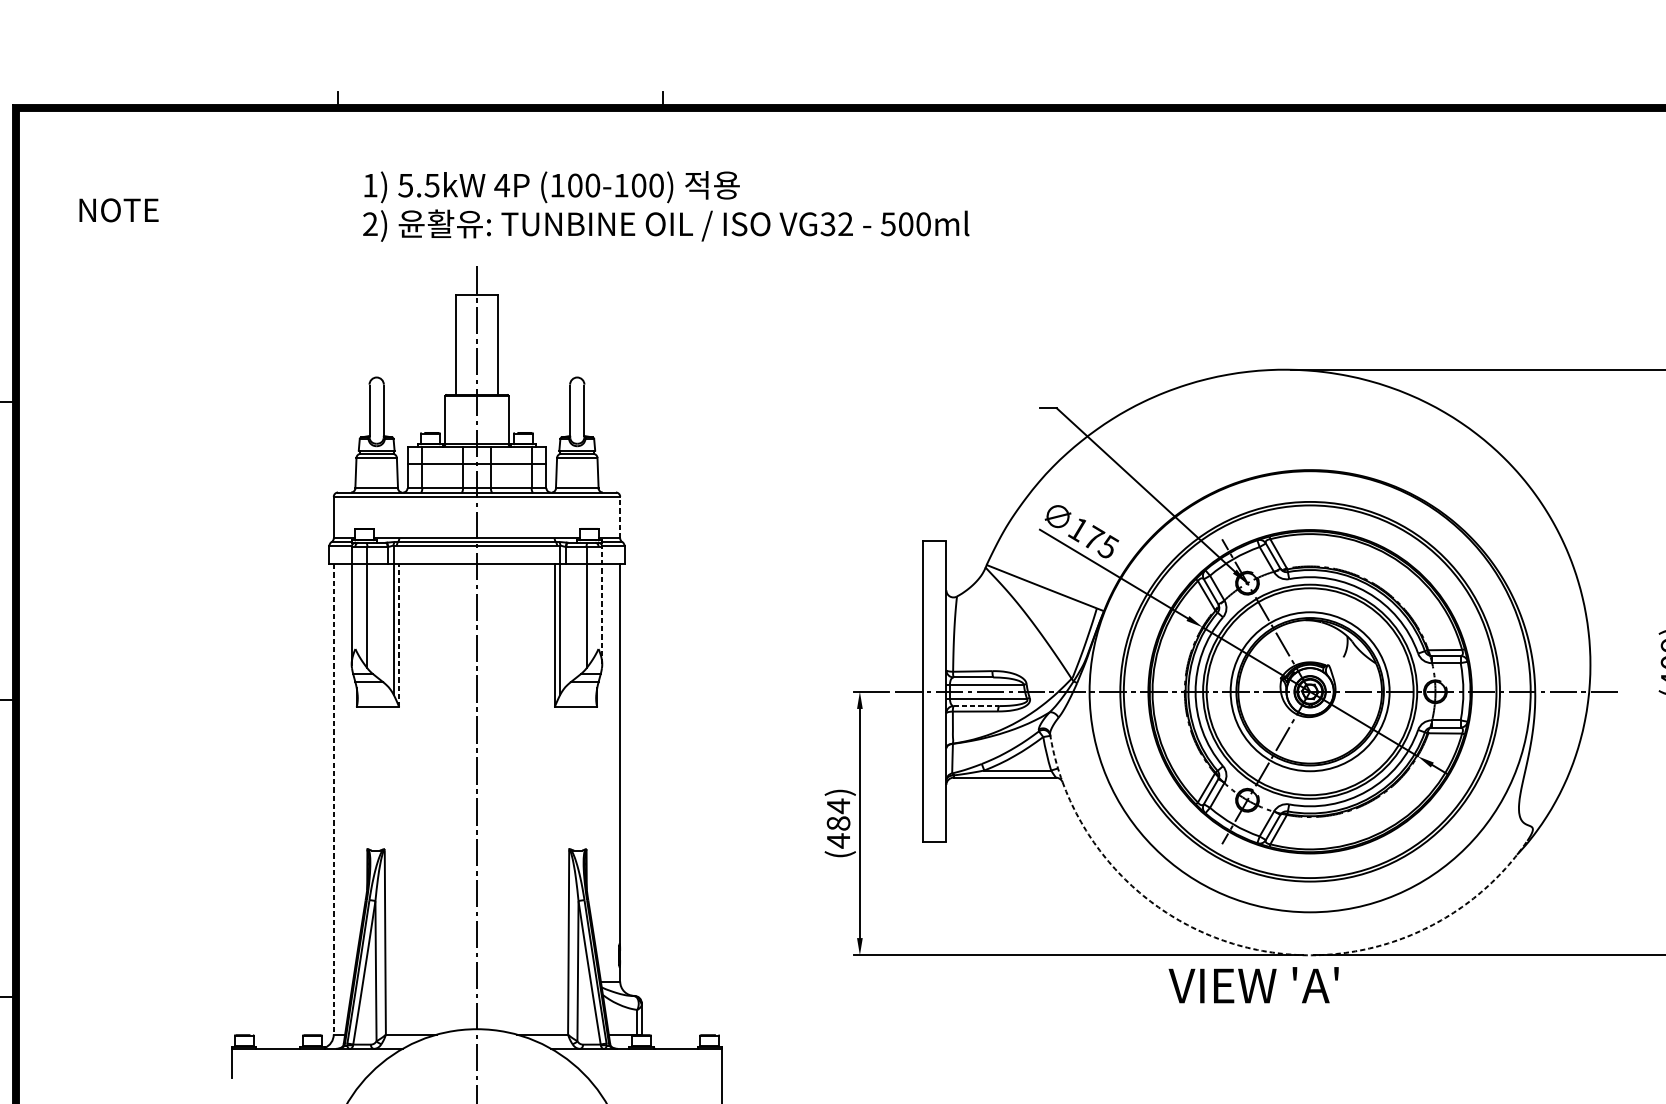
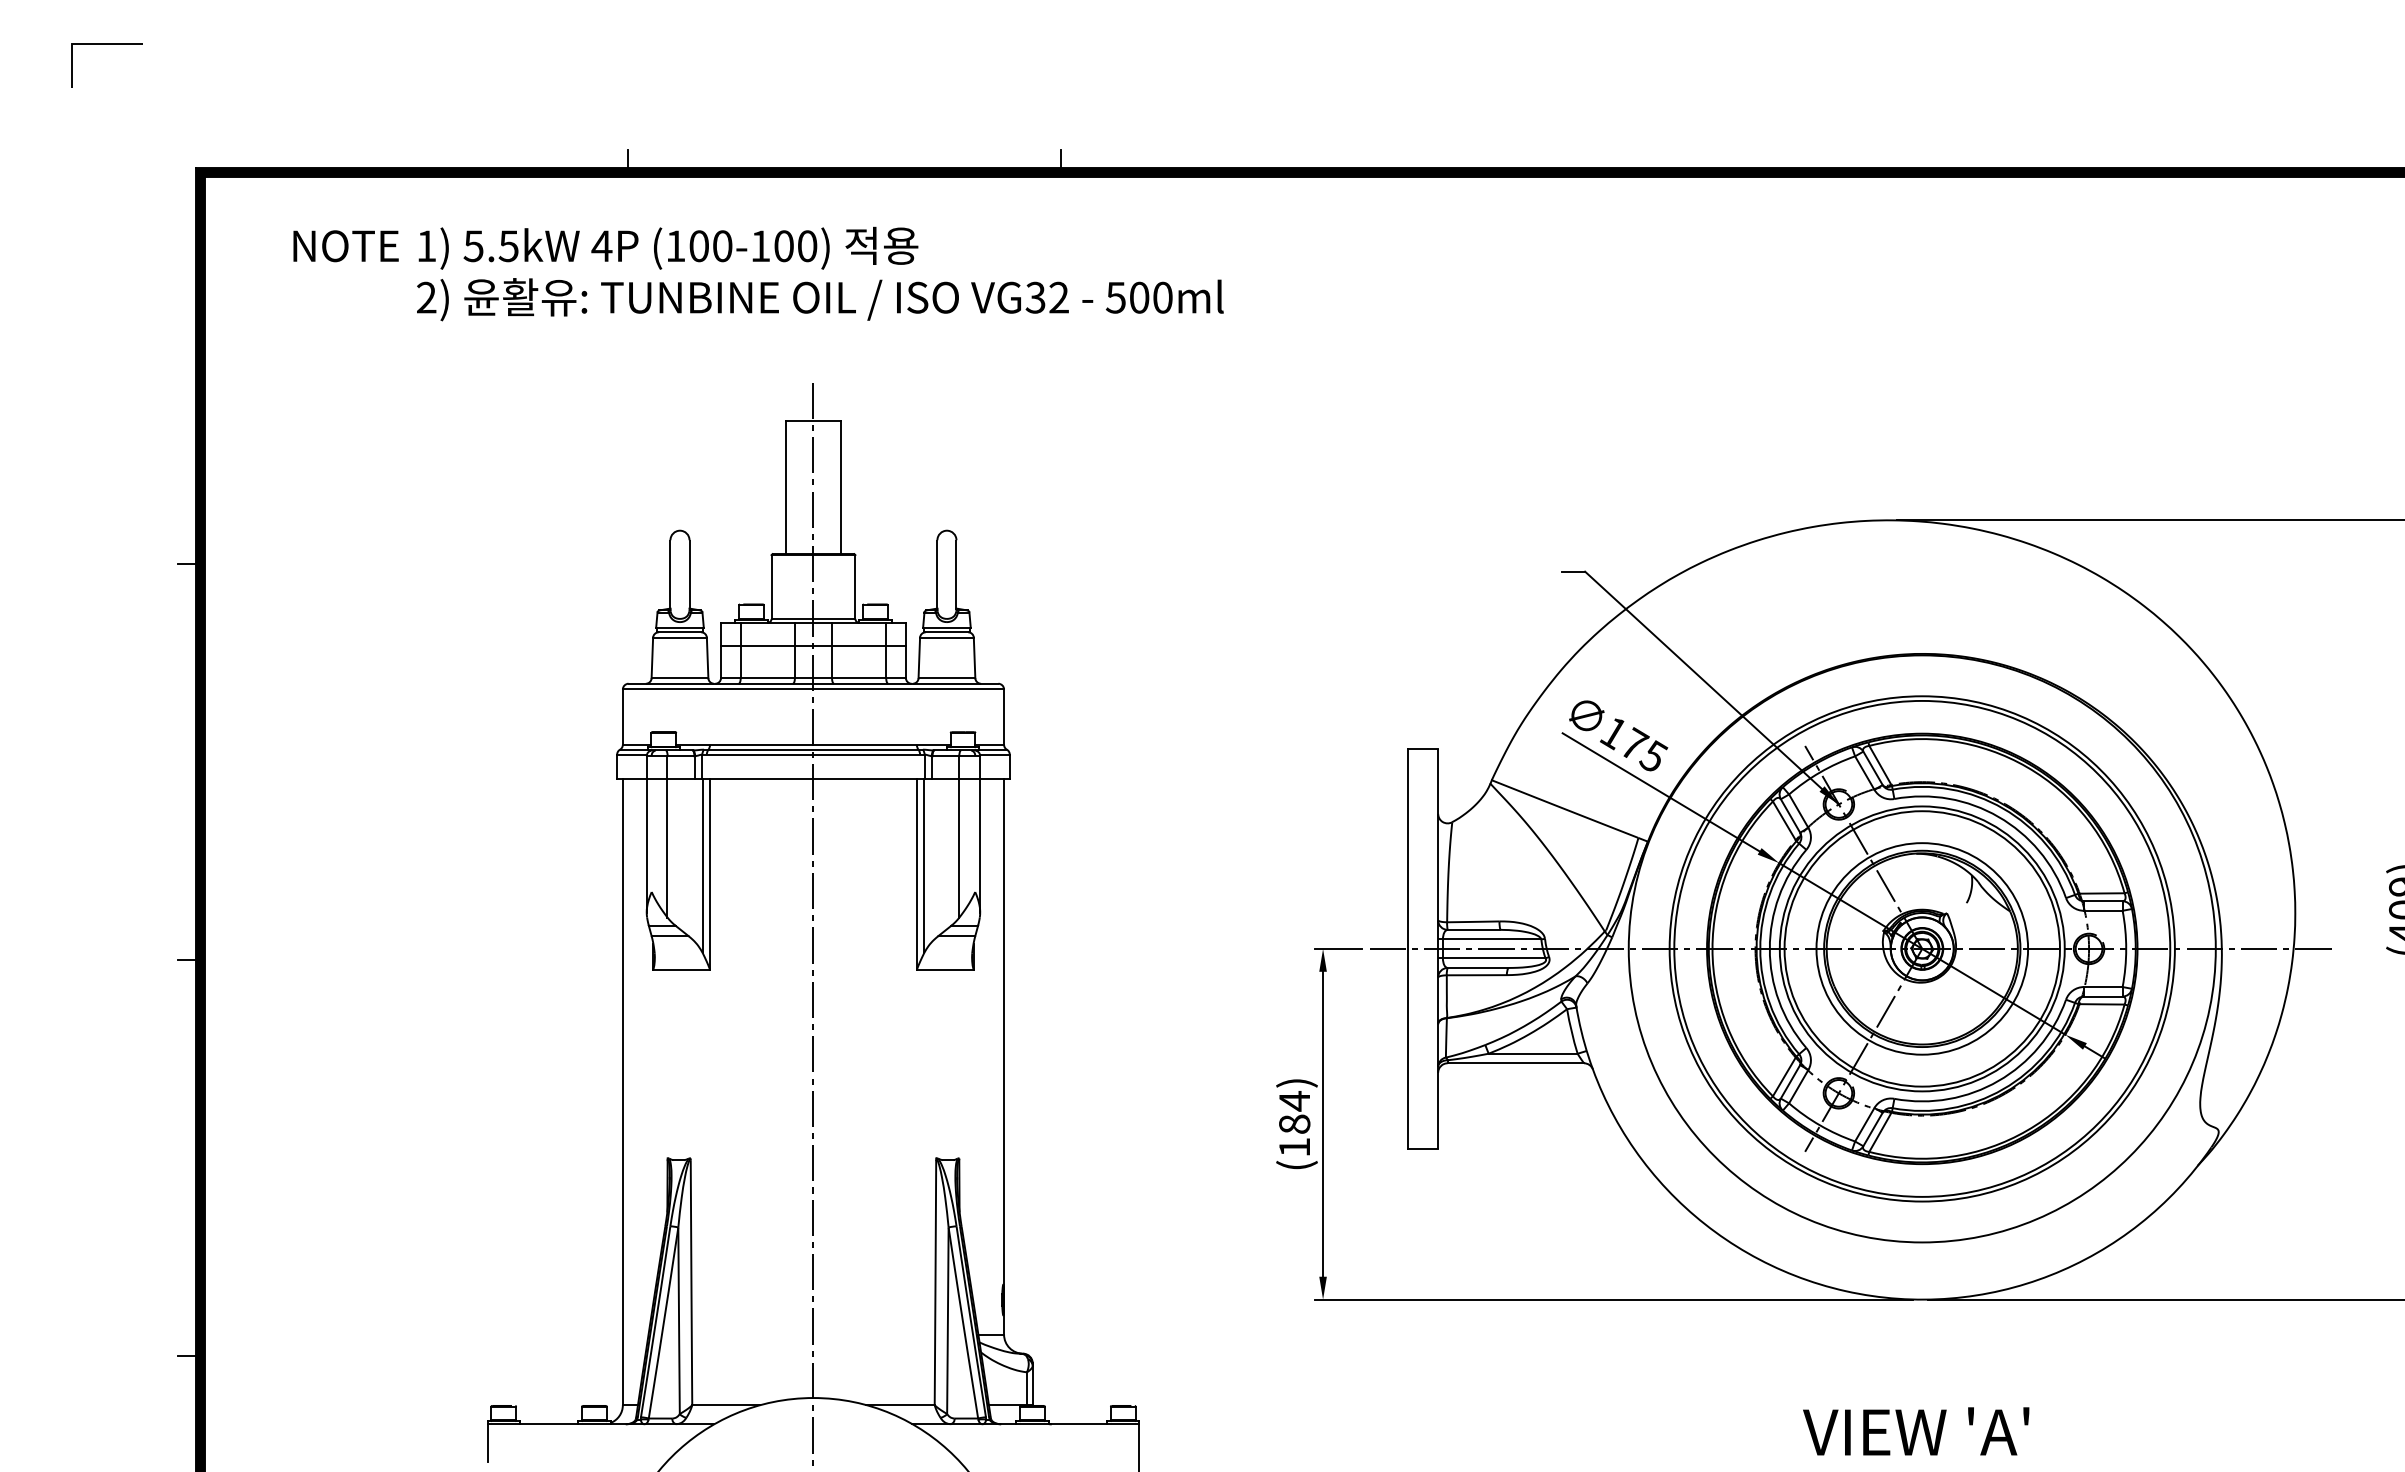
text: (666, 206) -> (820, 273), moved
text: (118, 210) -> (345, 246), moved
line: (620, 517) -> (1004, 717), dashed -> solid
line: (602, 605) -> (980, 833), dashed -> solid
line: (399, 635) -> (710, 873), dashed -> solid
line: (976, 705) -> (1478, 967), dashed -> solid
line: (333, 799) -> (622, 1092), dashed -> solid
text: (838, 840) -> (1294, 1147), (484) -> (184)
arc: (1252, 949) -> (1845, 1291), dashed -> solid
text: (1253, 985) -> (1916, 1431), moved

